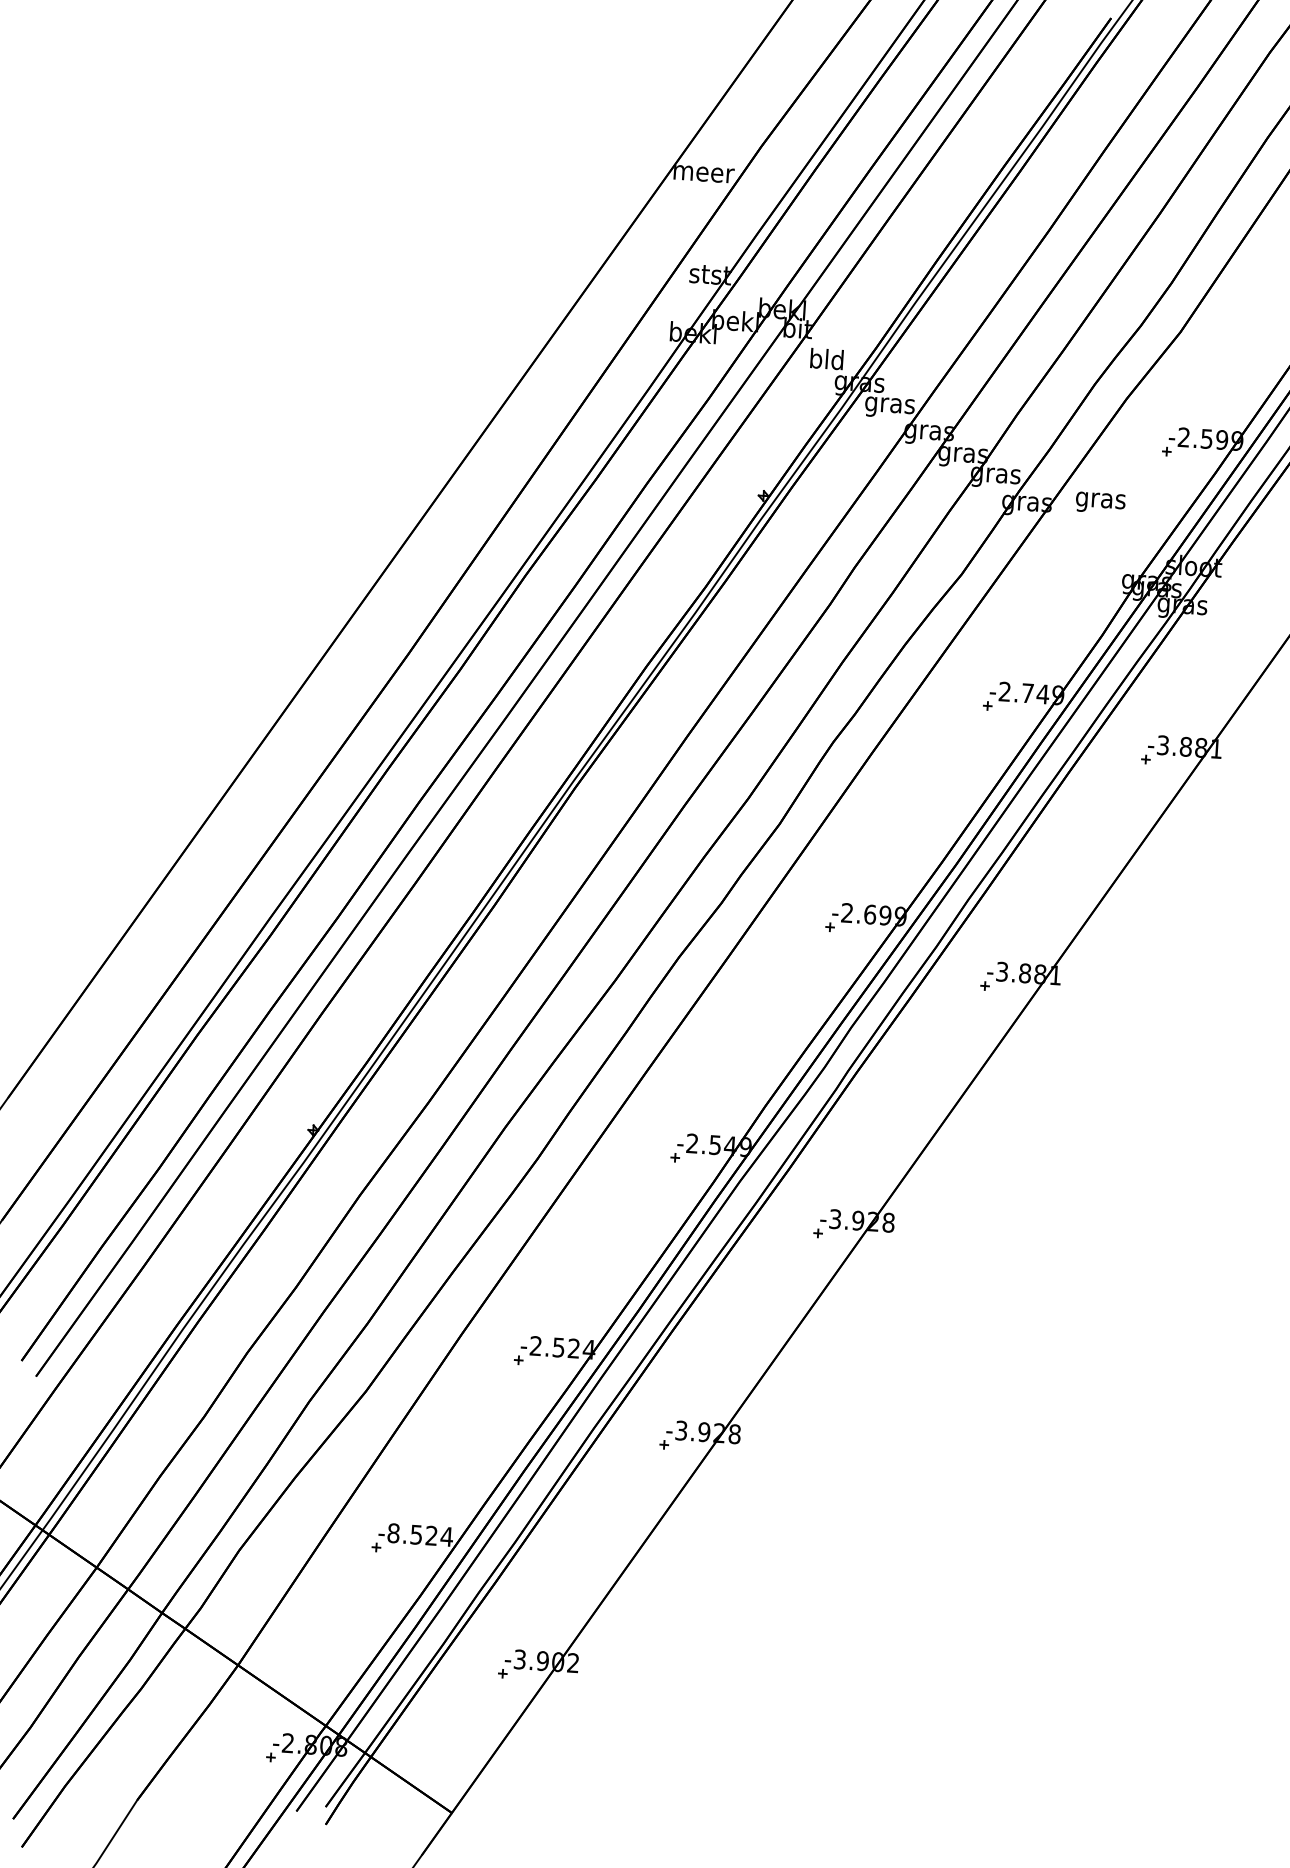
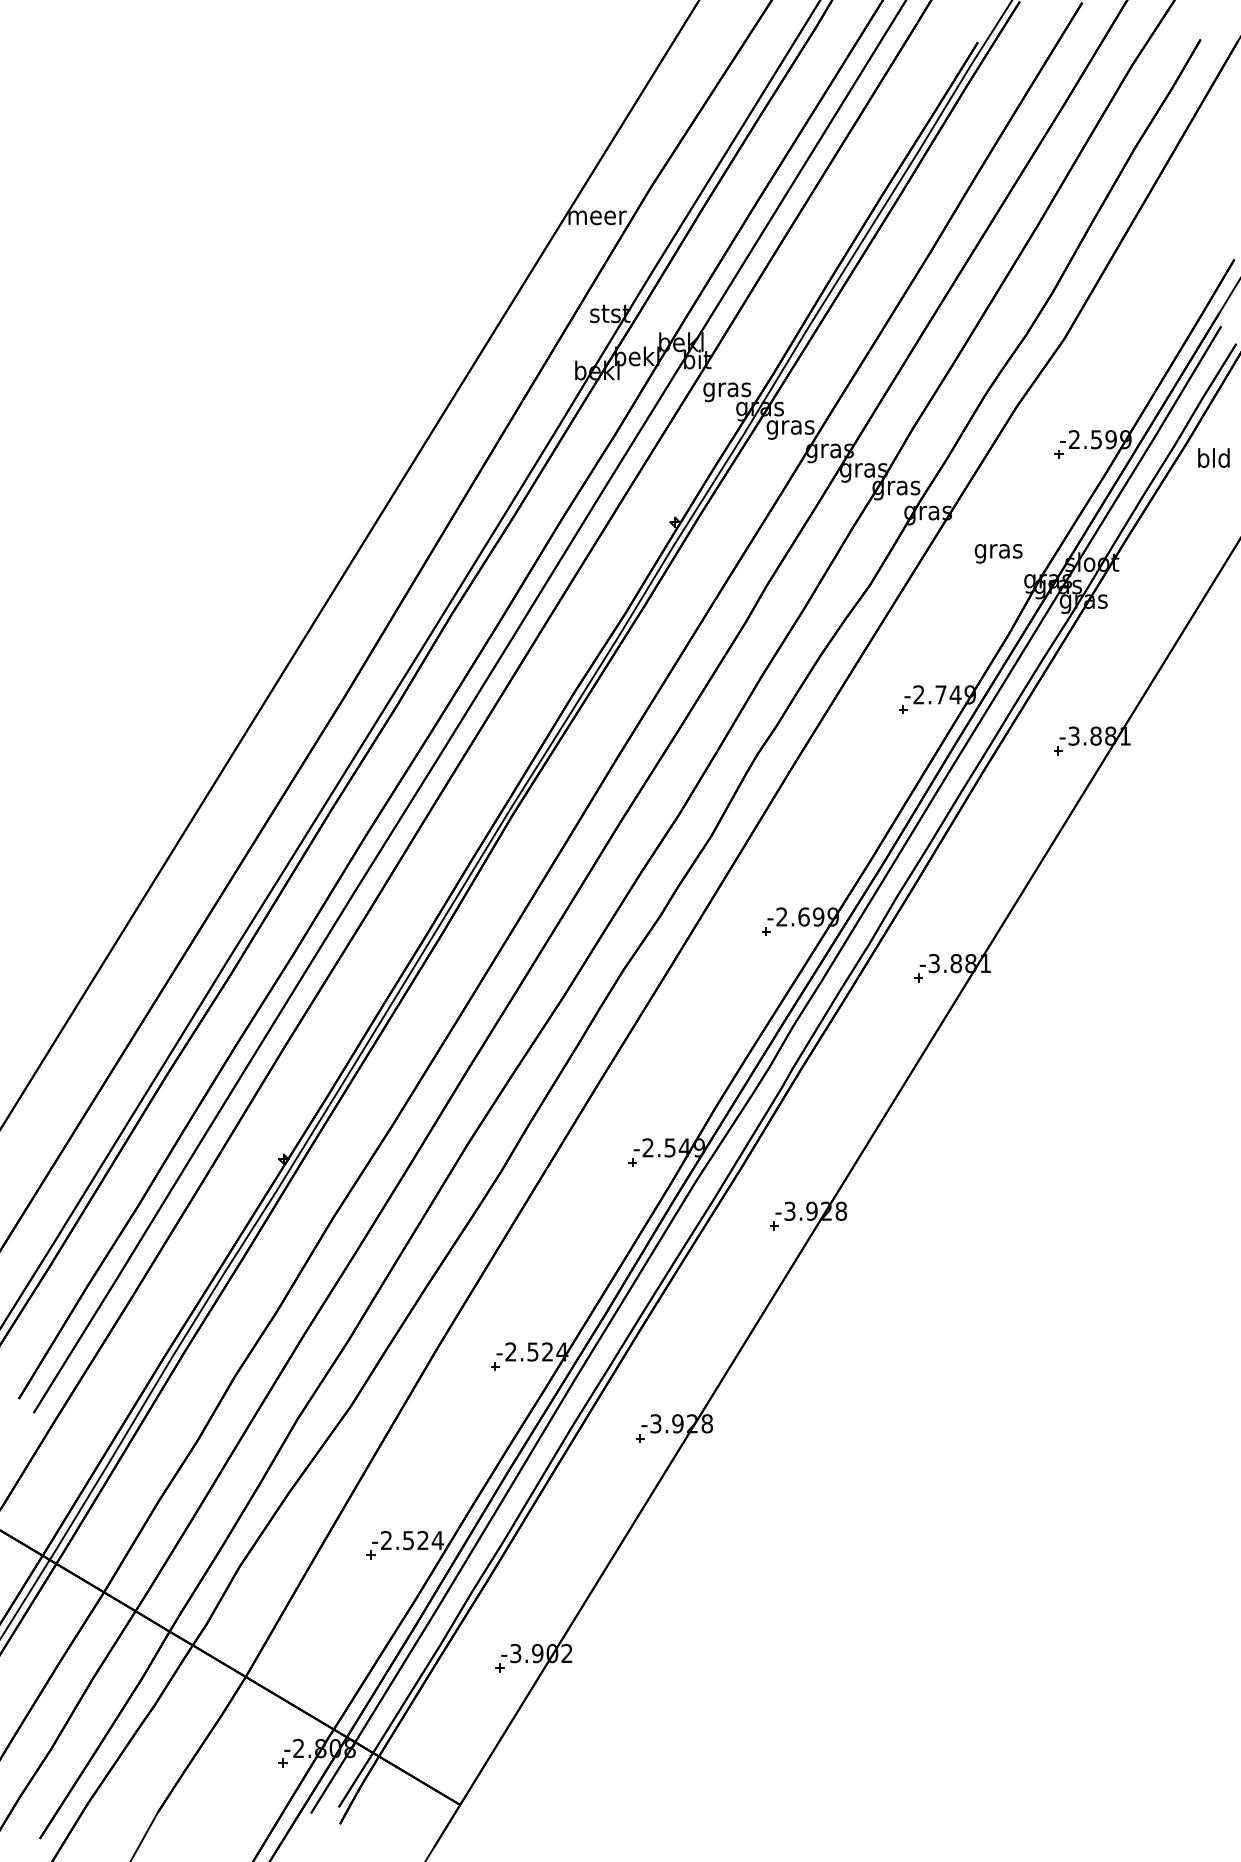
text: (827, 361) -> (727, 389), bld -> gras
text: (1100, 502) -> (998, 553), moved
text: (393, 1533) -> (386, 1540), -8.524 -> -2.524

